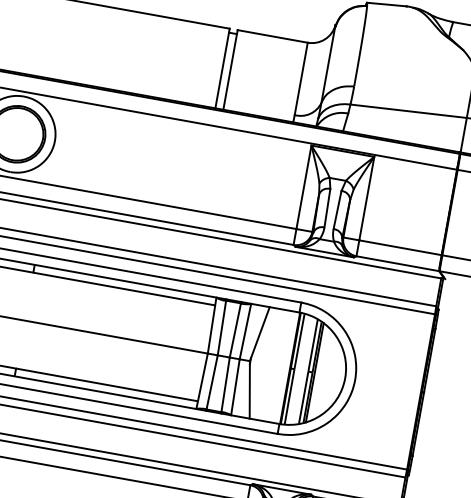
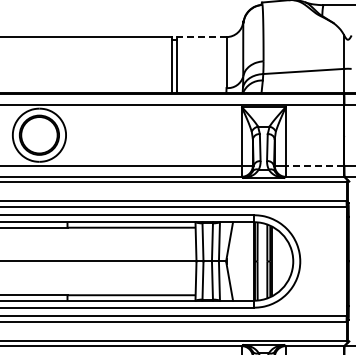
line: (272, 36) -> (201, 37), solid -> dashed
line: (399, 247) -> (314, 165), solid -> dashed

